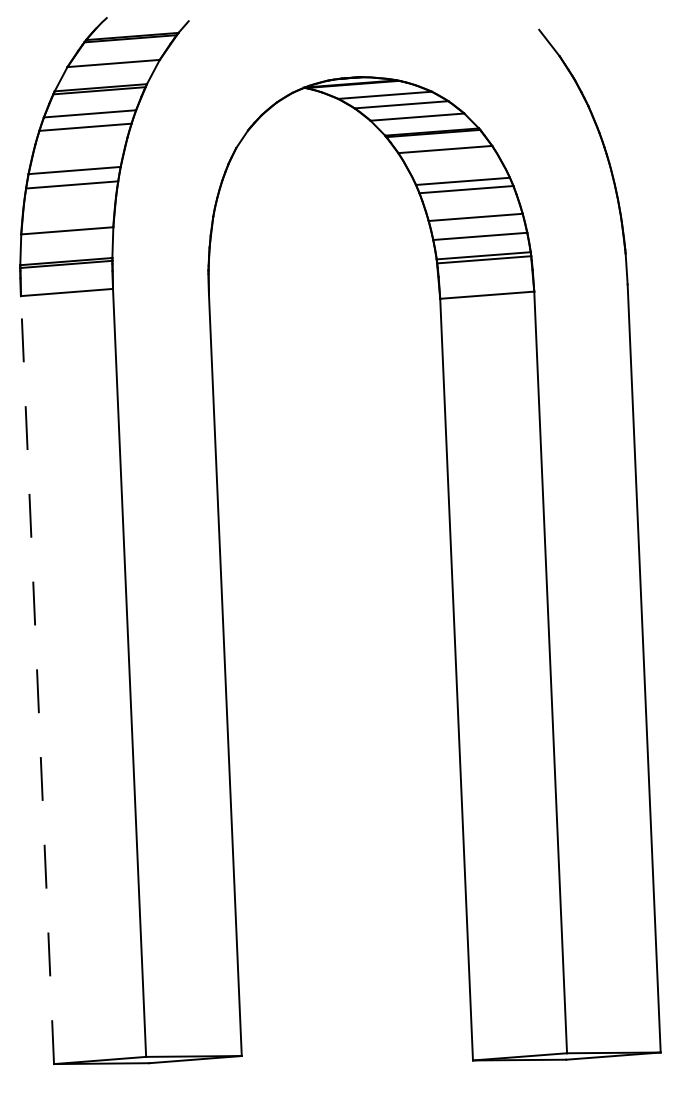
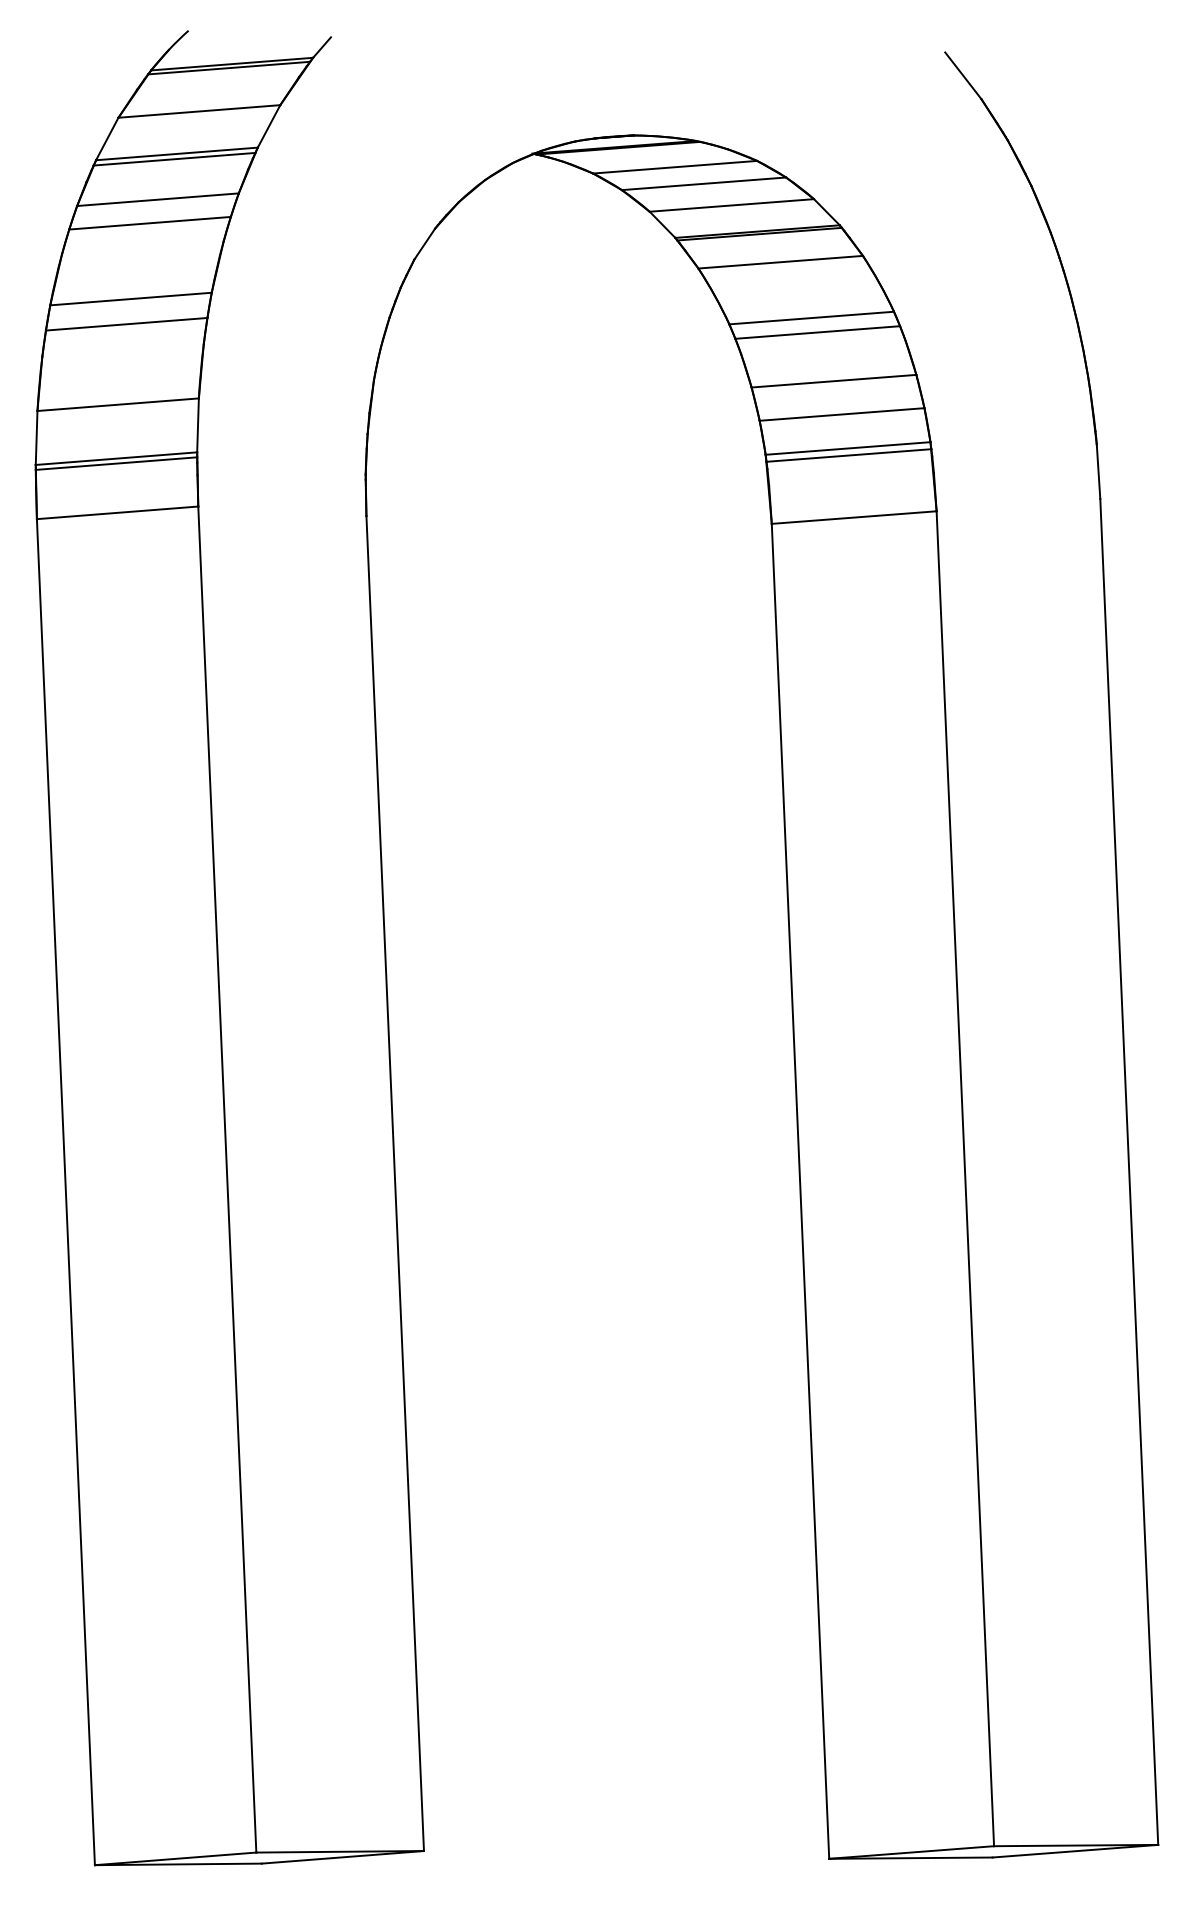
line: (37, 679) -> (65, 1191), dashed -> solid

